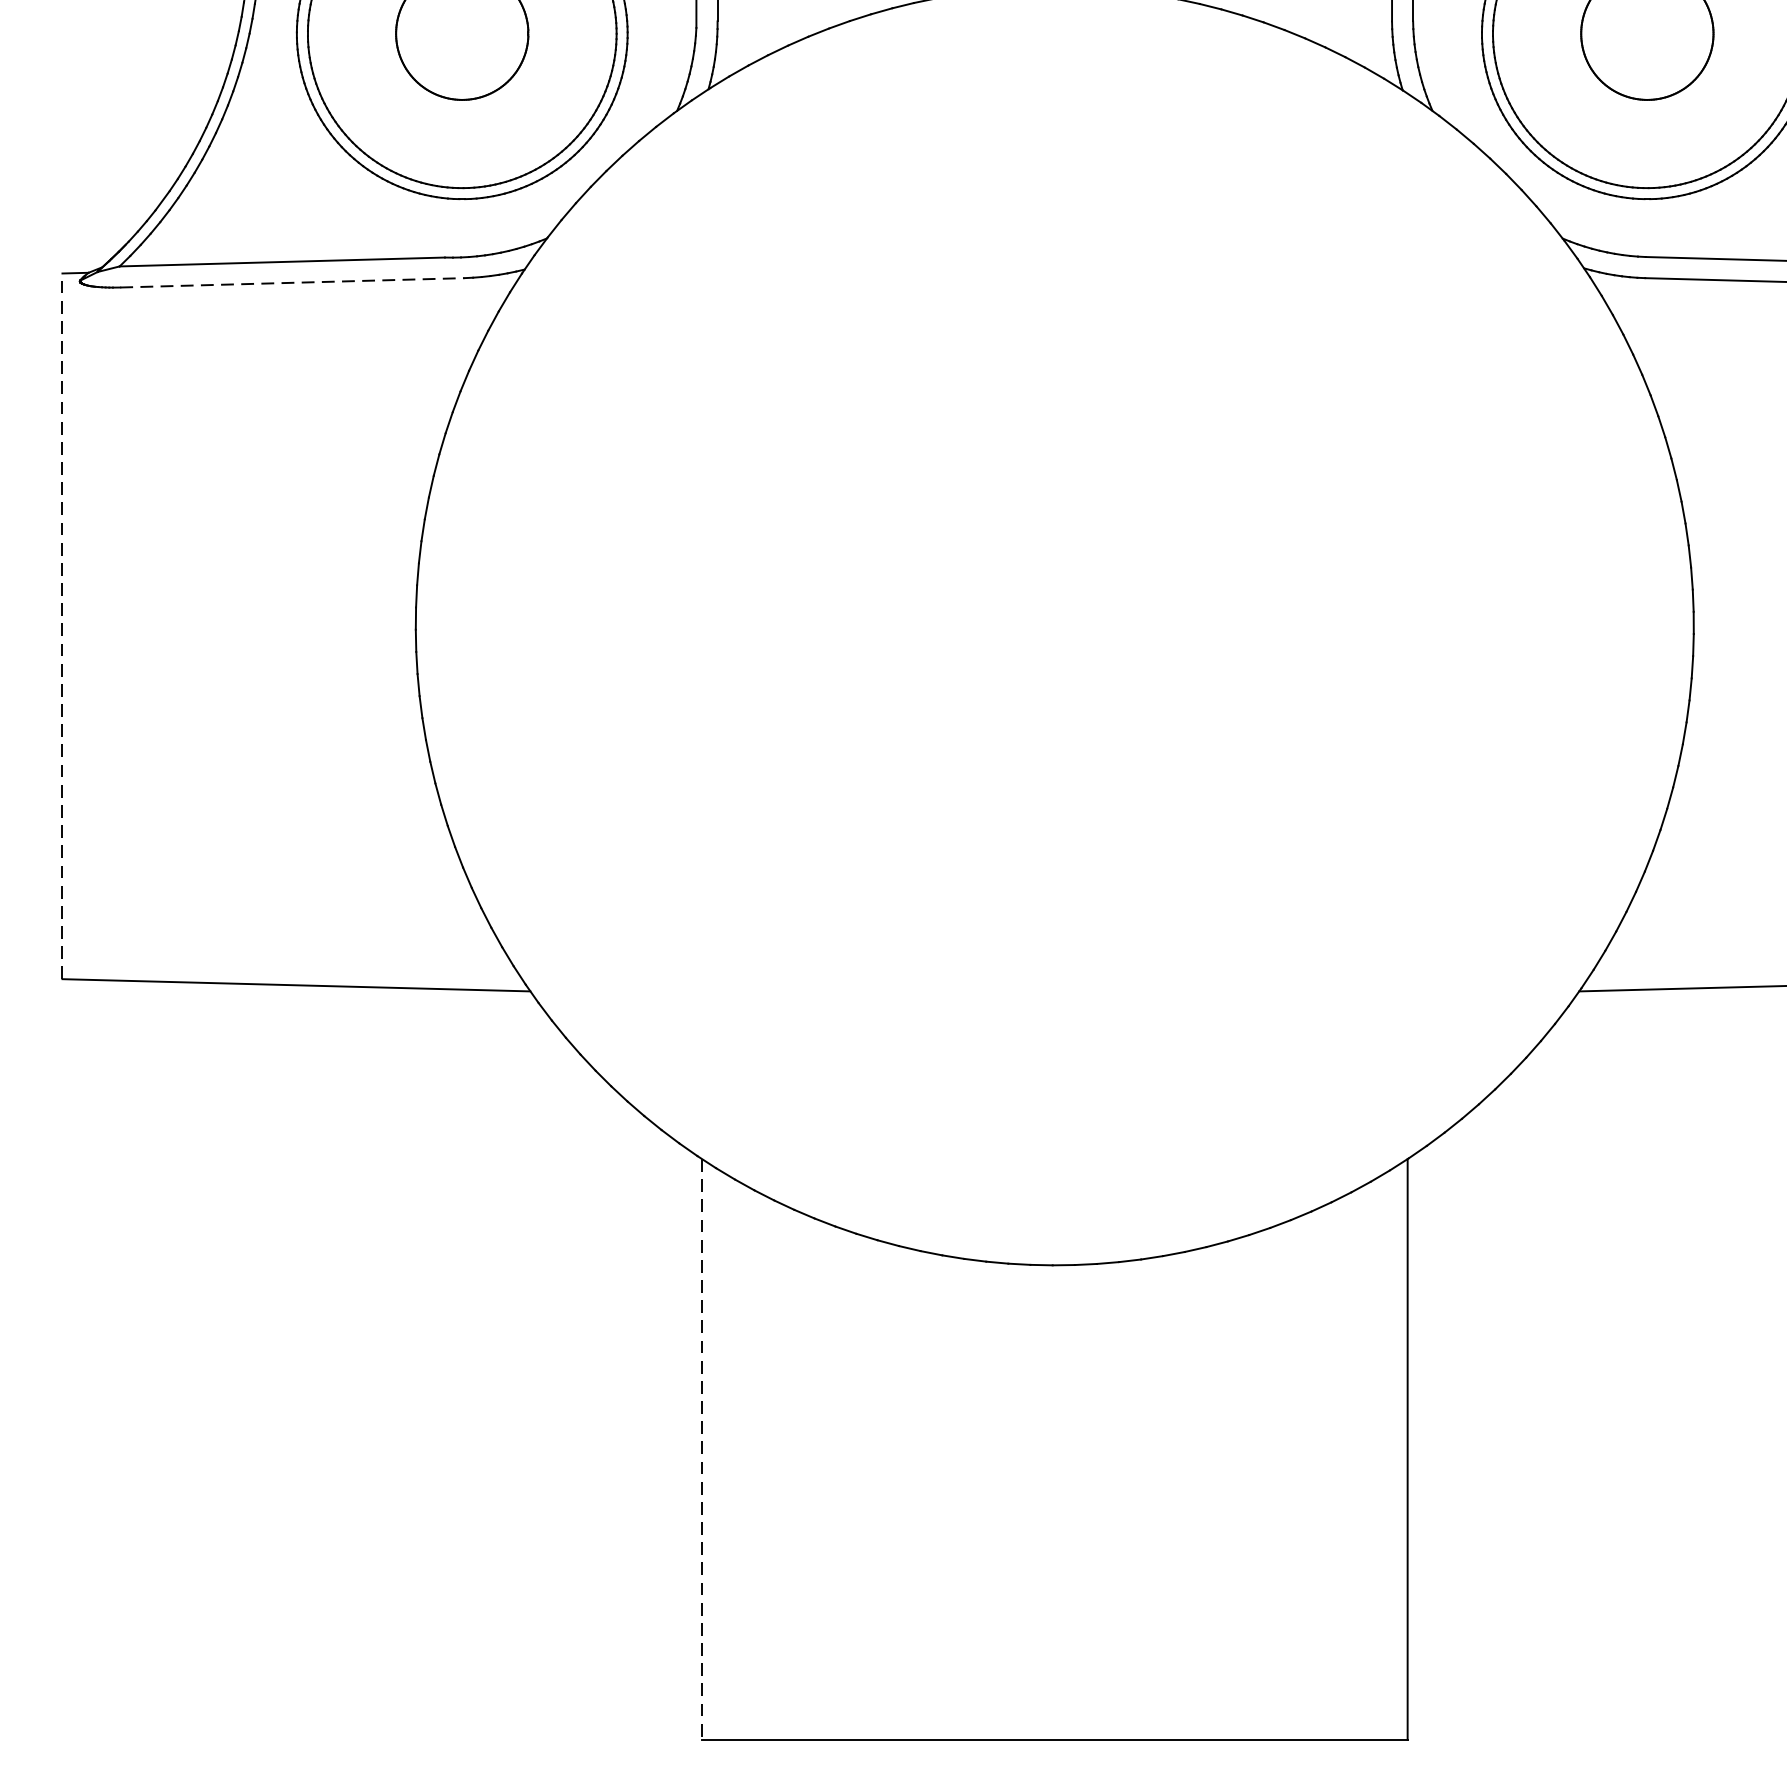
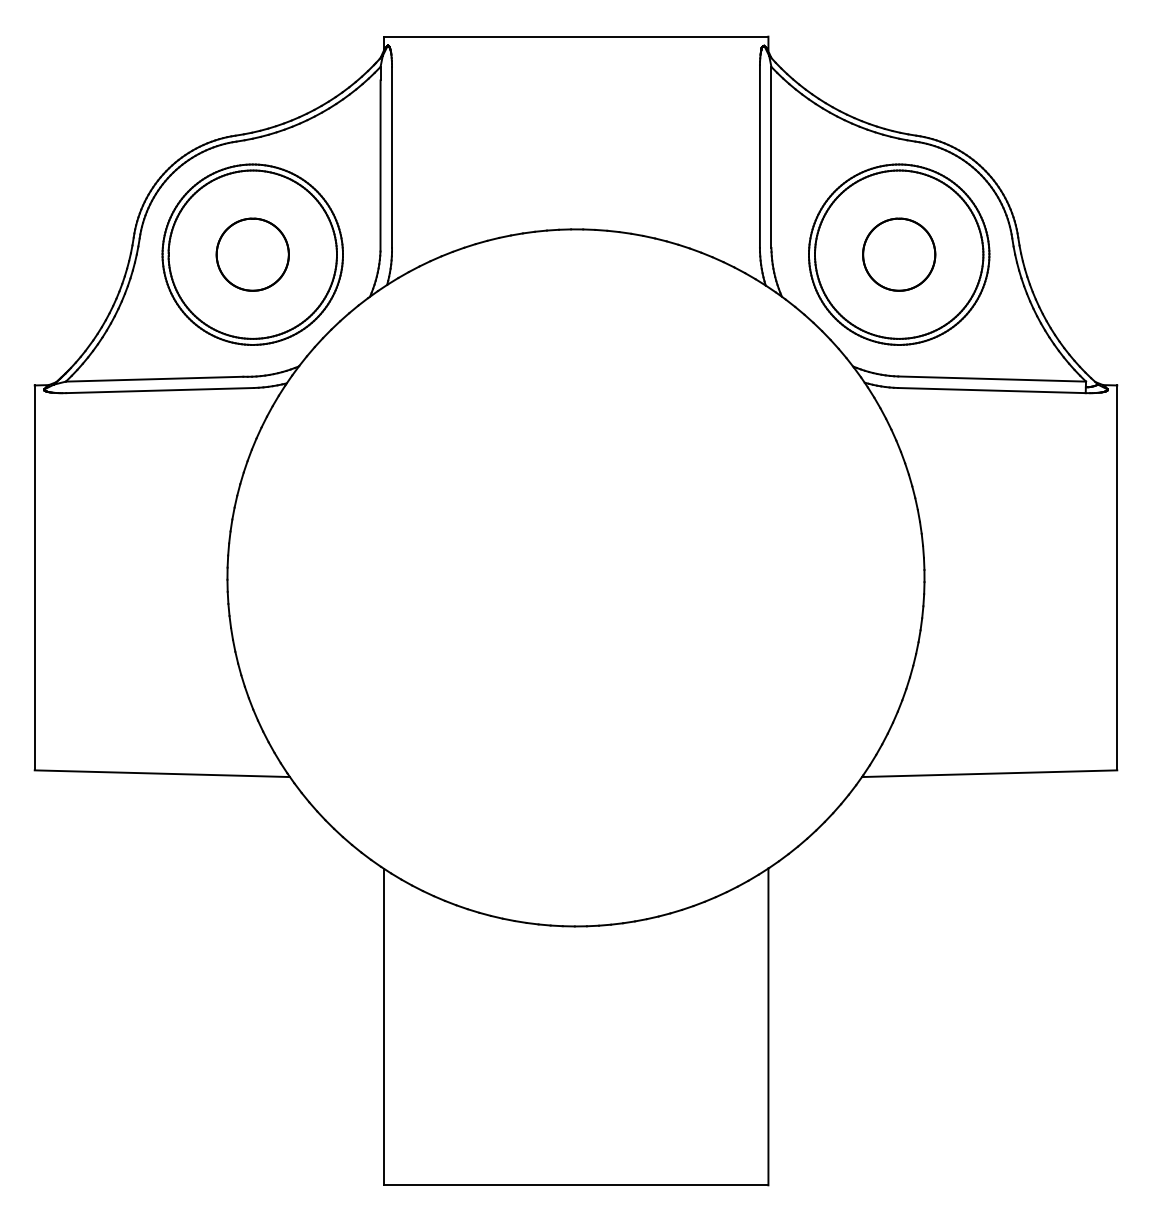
line: (293, 282) -> (160, 390), dashed -> solid
line: (62, 625) -> (34, 577), dashed -> solid
line: (701, 1450) -> (383, 1027), dashed -> solid

